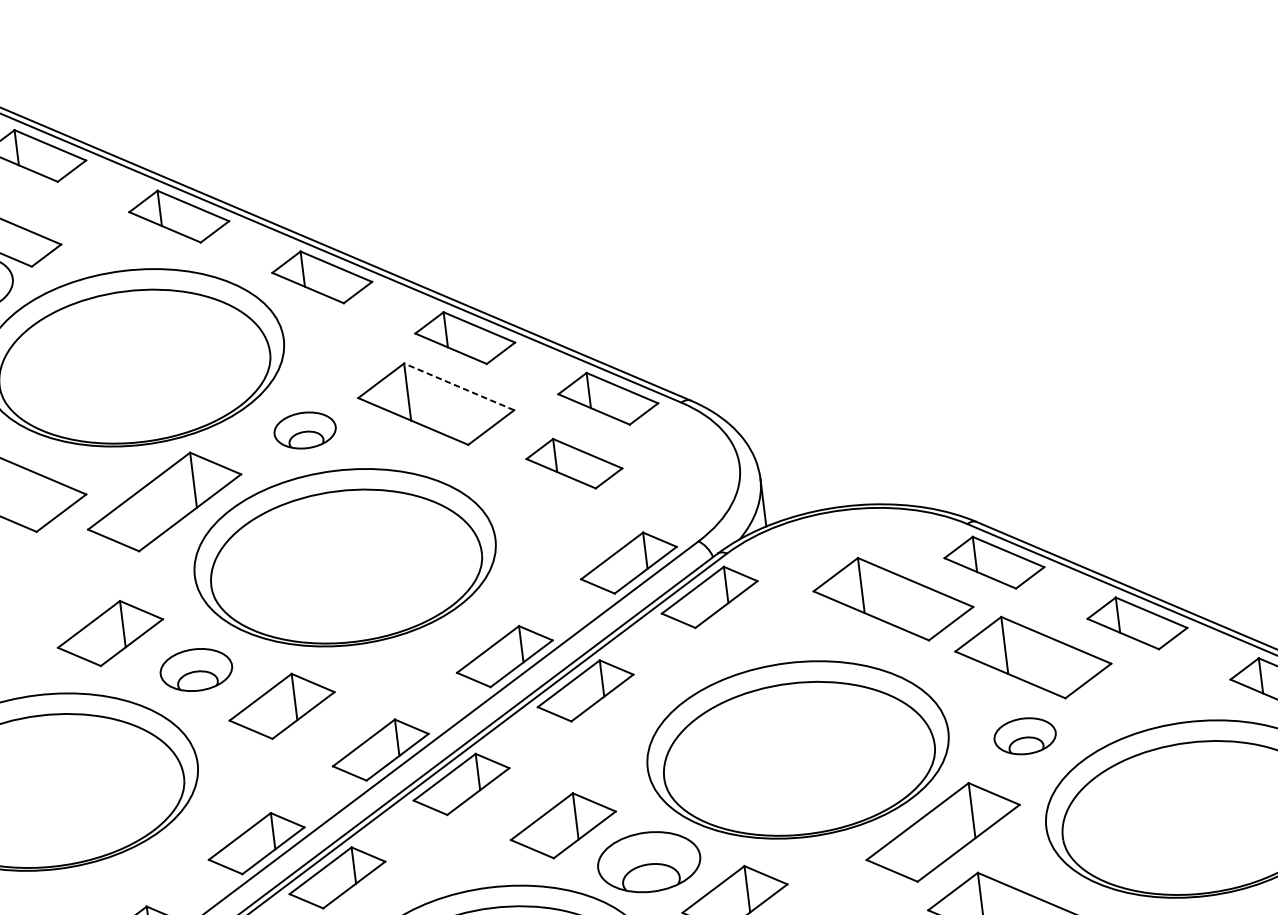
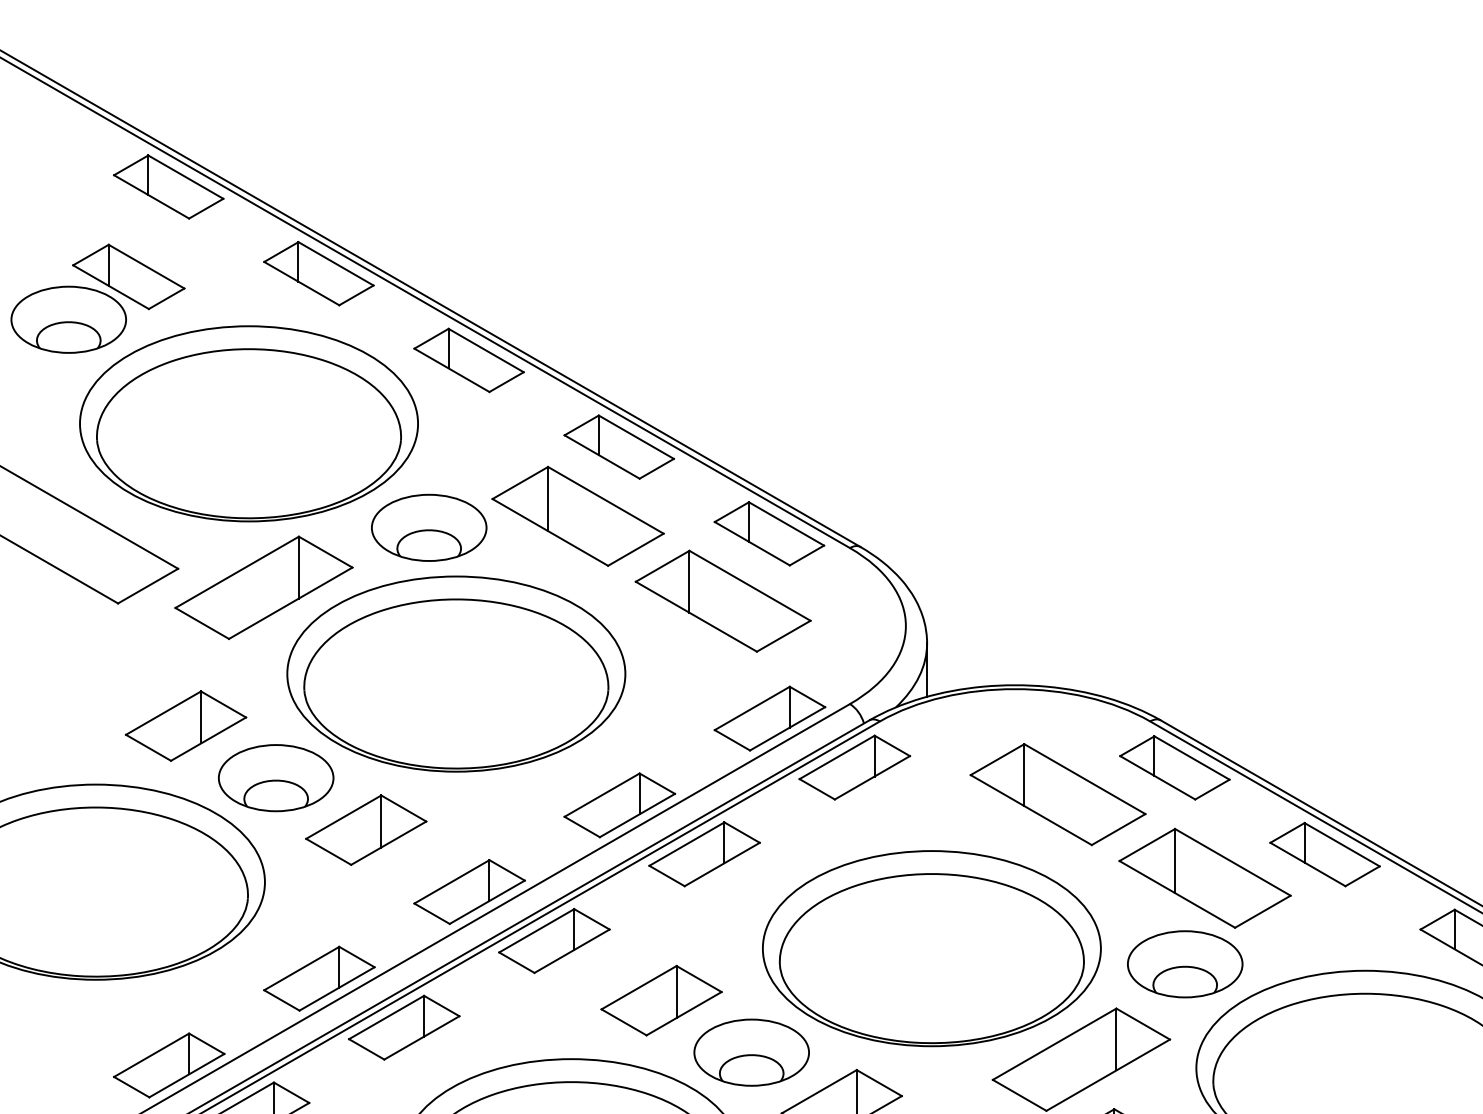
line: (458, 387) -> (605, 500), dashed -> solid
part: (305, 430) -> (429, 527), size x1.67
part: (573, 463) -> (722, 600), size x1.67
part: (196, 670) -> (276, 778), size x1.43
part: (1025, 736) -> (1185, 964), size x1.67

